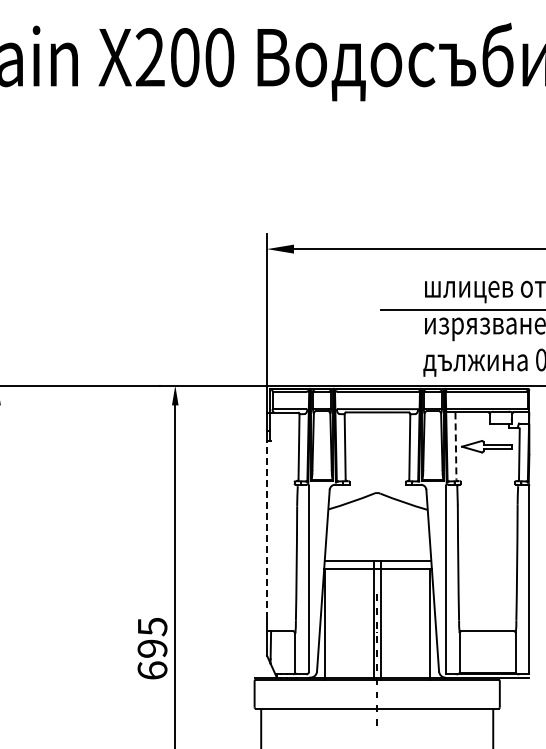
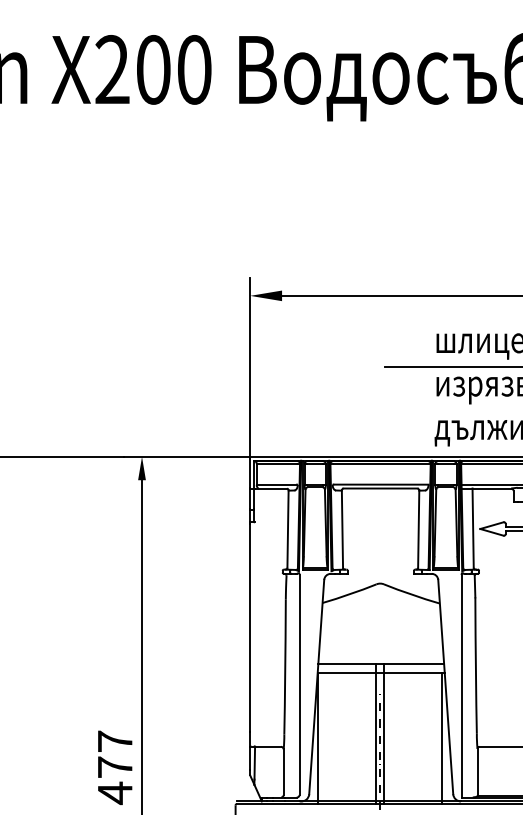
line: (455, 445) -> (472, 527), dashed -> solid
line: (266, 530) -> (249, 627), dashed -> solid
text: (152, 648) -> (115, 767), 695 -> 477

